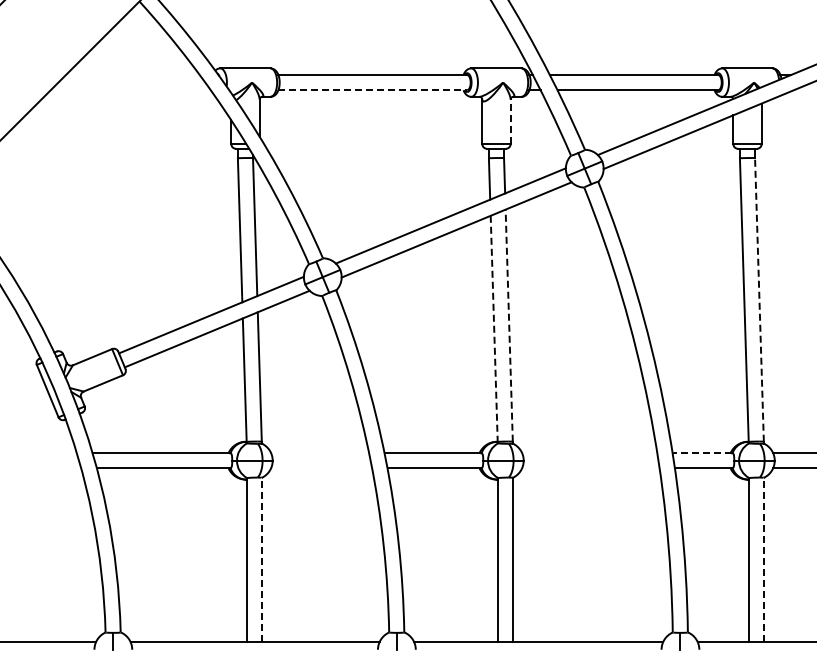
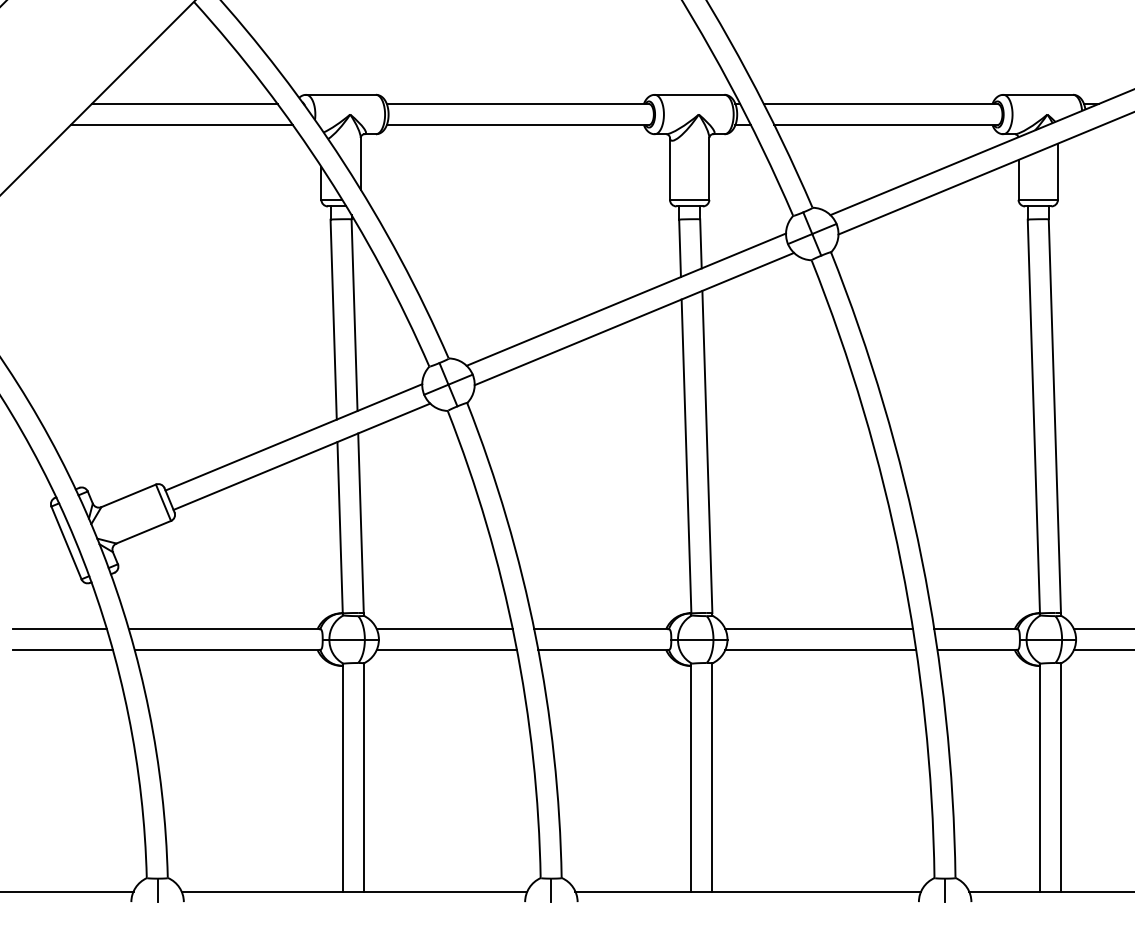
line: (132, 75) -> (184, 104), added
line: (130, 90) -> (181, 125), added
line: (373, 90) -> (518, 125), dashed -> solid
line: (510, 121) -> (709, 168), dashed -> solid
line: (759, 299) -> (1054, 415), dashed -> solid
line: (509, 325) -> (707, 451), dashed -> solid
line: (494, 329) -> (686, 457), dashed -> solid
line: (42, 453) -> (59, 629), added
line: (320, 453) -> (445, 629), added
line: (589, 453) -> (818, 629), added
line: (702, 453) -> (975, 629), dashed -> solid
line: (45, 468) -> (63, 650), added
line: (321, 468) -> (446, 650), added
line: (590, 468) -> (820, 650), added
line: (261, 559) -> (363, 776), dashed -> solid
line: (763, 559) -> (1060, 776), dashed -> solid

